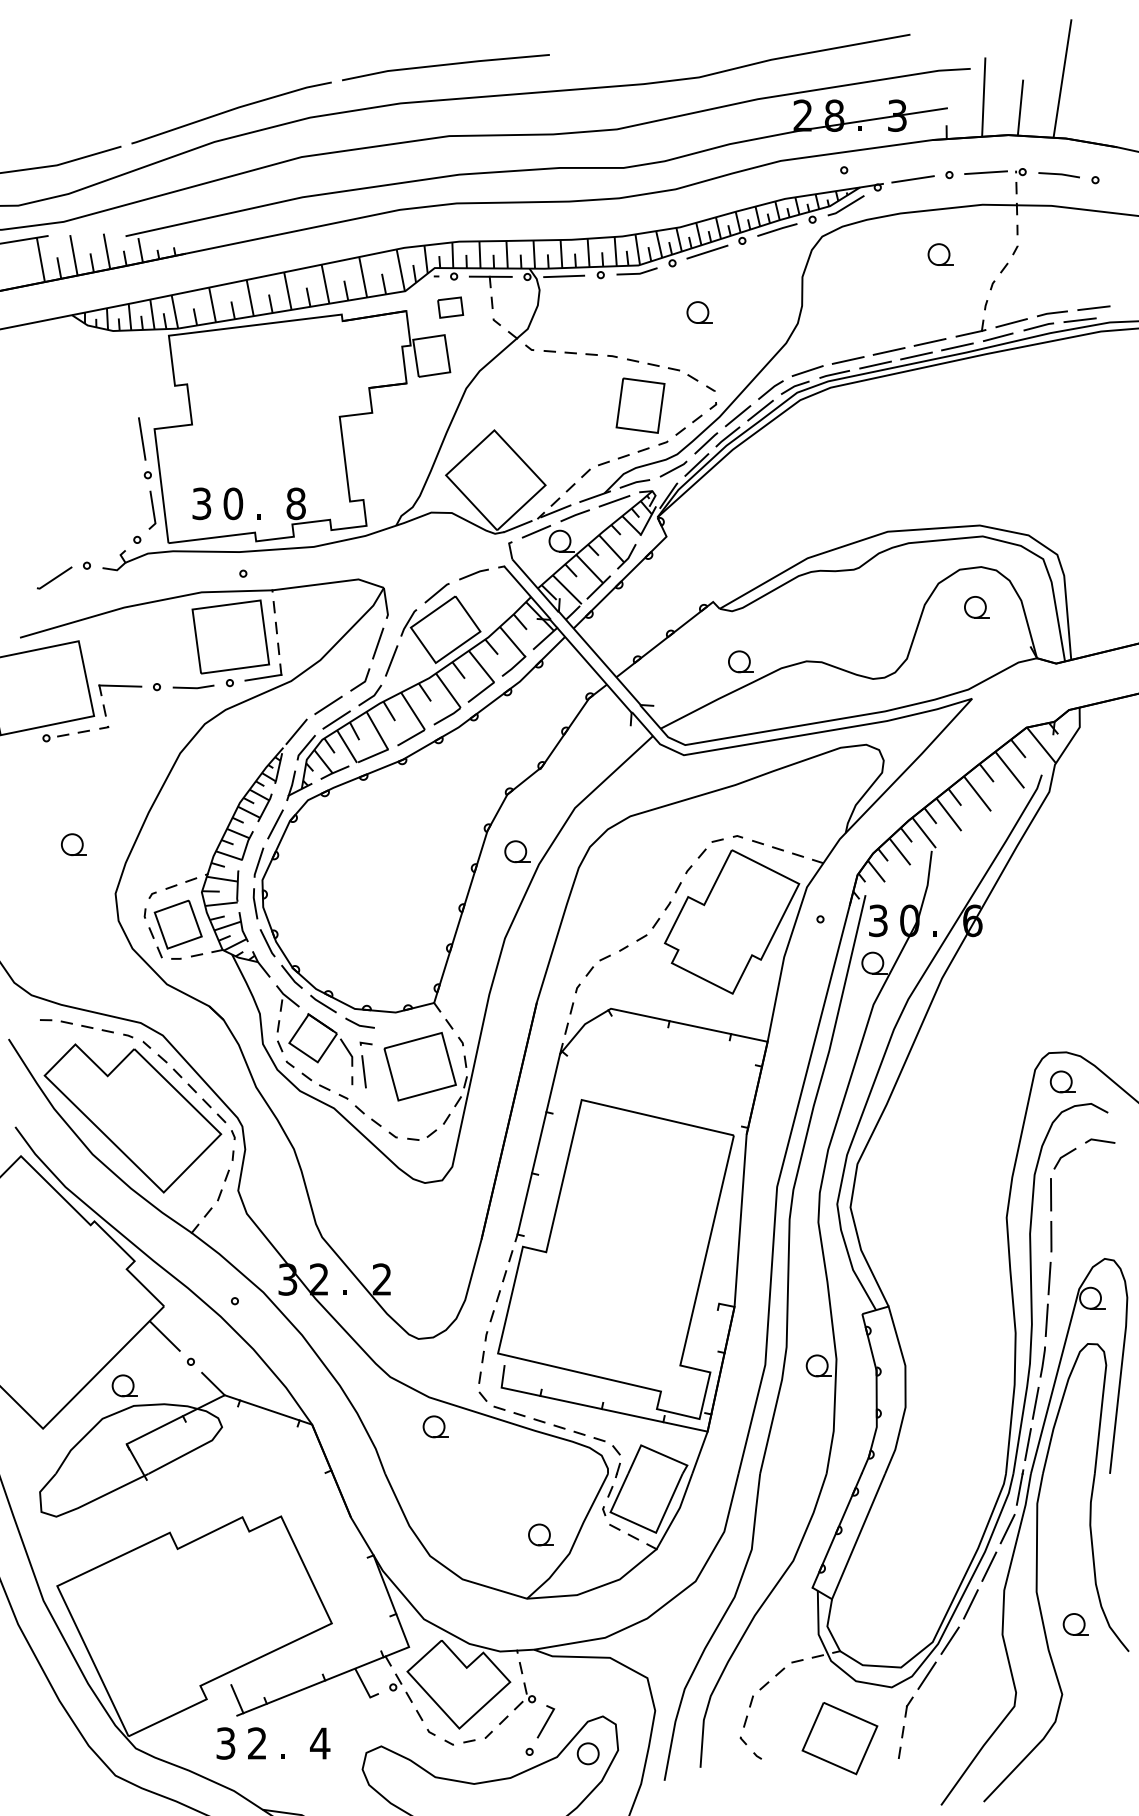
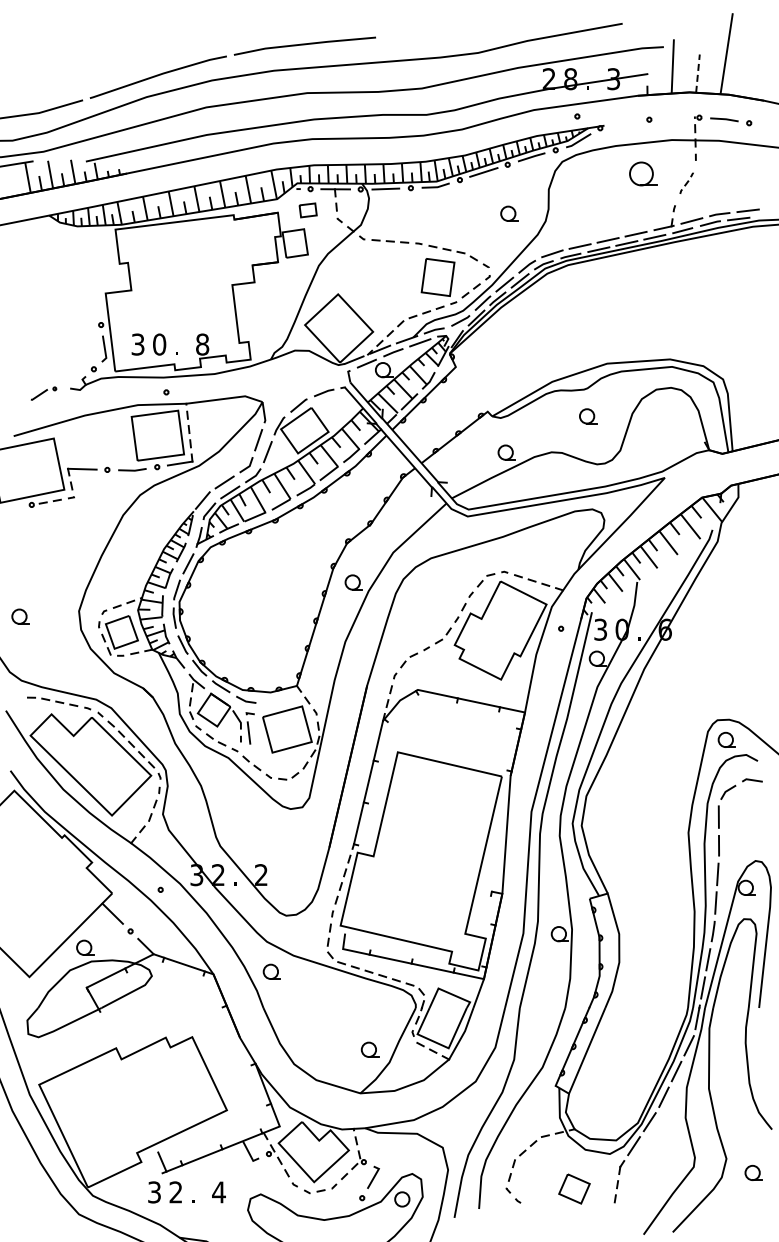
line: (1021, 107) -> (698, 73), solid -> dashed
line: (986, 173) -> (674, 118), removed
line: (913, 179) -> (624, 122), removed
part: (940, 255) -> (643, 174), size x1.6
part: (1003, 268) -> (686, 183), size x0.7
part: (699, 312) -> (509, 213), moved
line: (142, 439) -> (97, 300), removed
part: (63, 575) -> (43, 393), size x0.7
part: (977, 607) -> (588, 416), moved
part: (73, 844) -> (20, 616), moved
part: (434, 1426) -> (271, 971), moved
part: (1075, 1623) -> (753, 1172), moved
part: (840, 1737) -> (574, 1188), size x0.6

